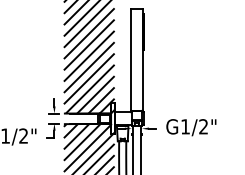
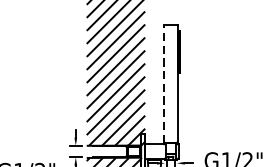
line: (130, 59) -> (163, 83), solid -> dashed

